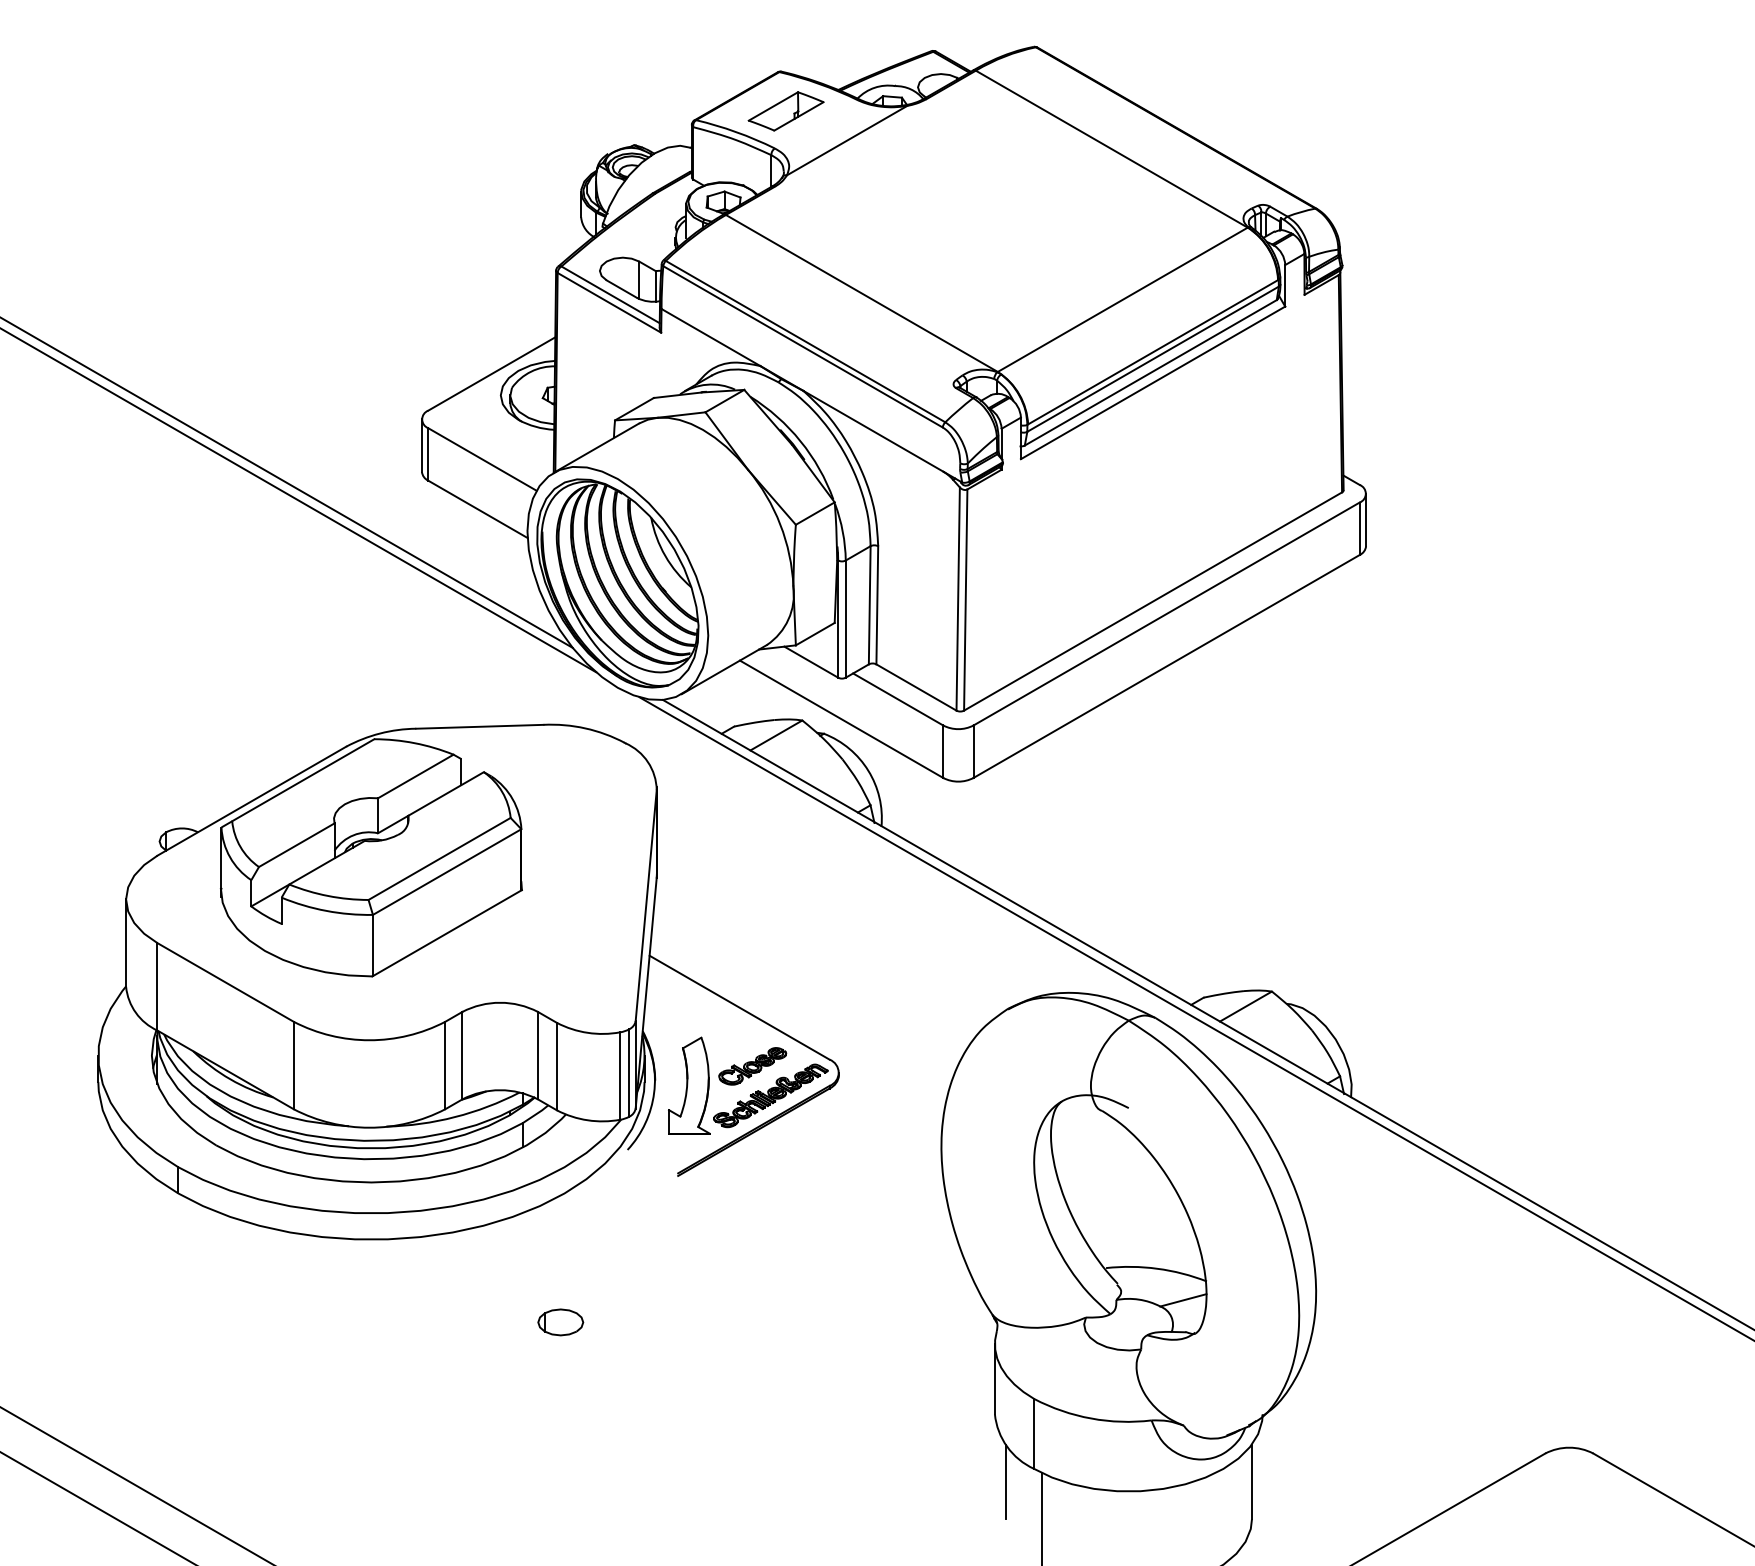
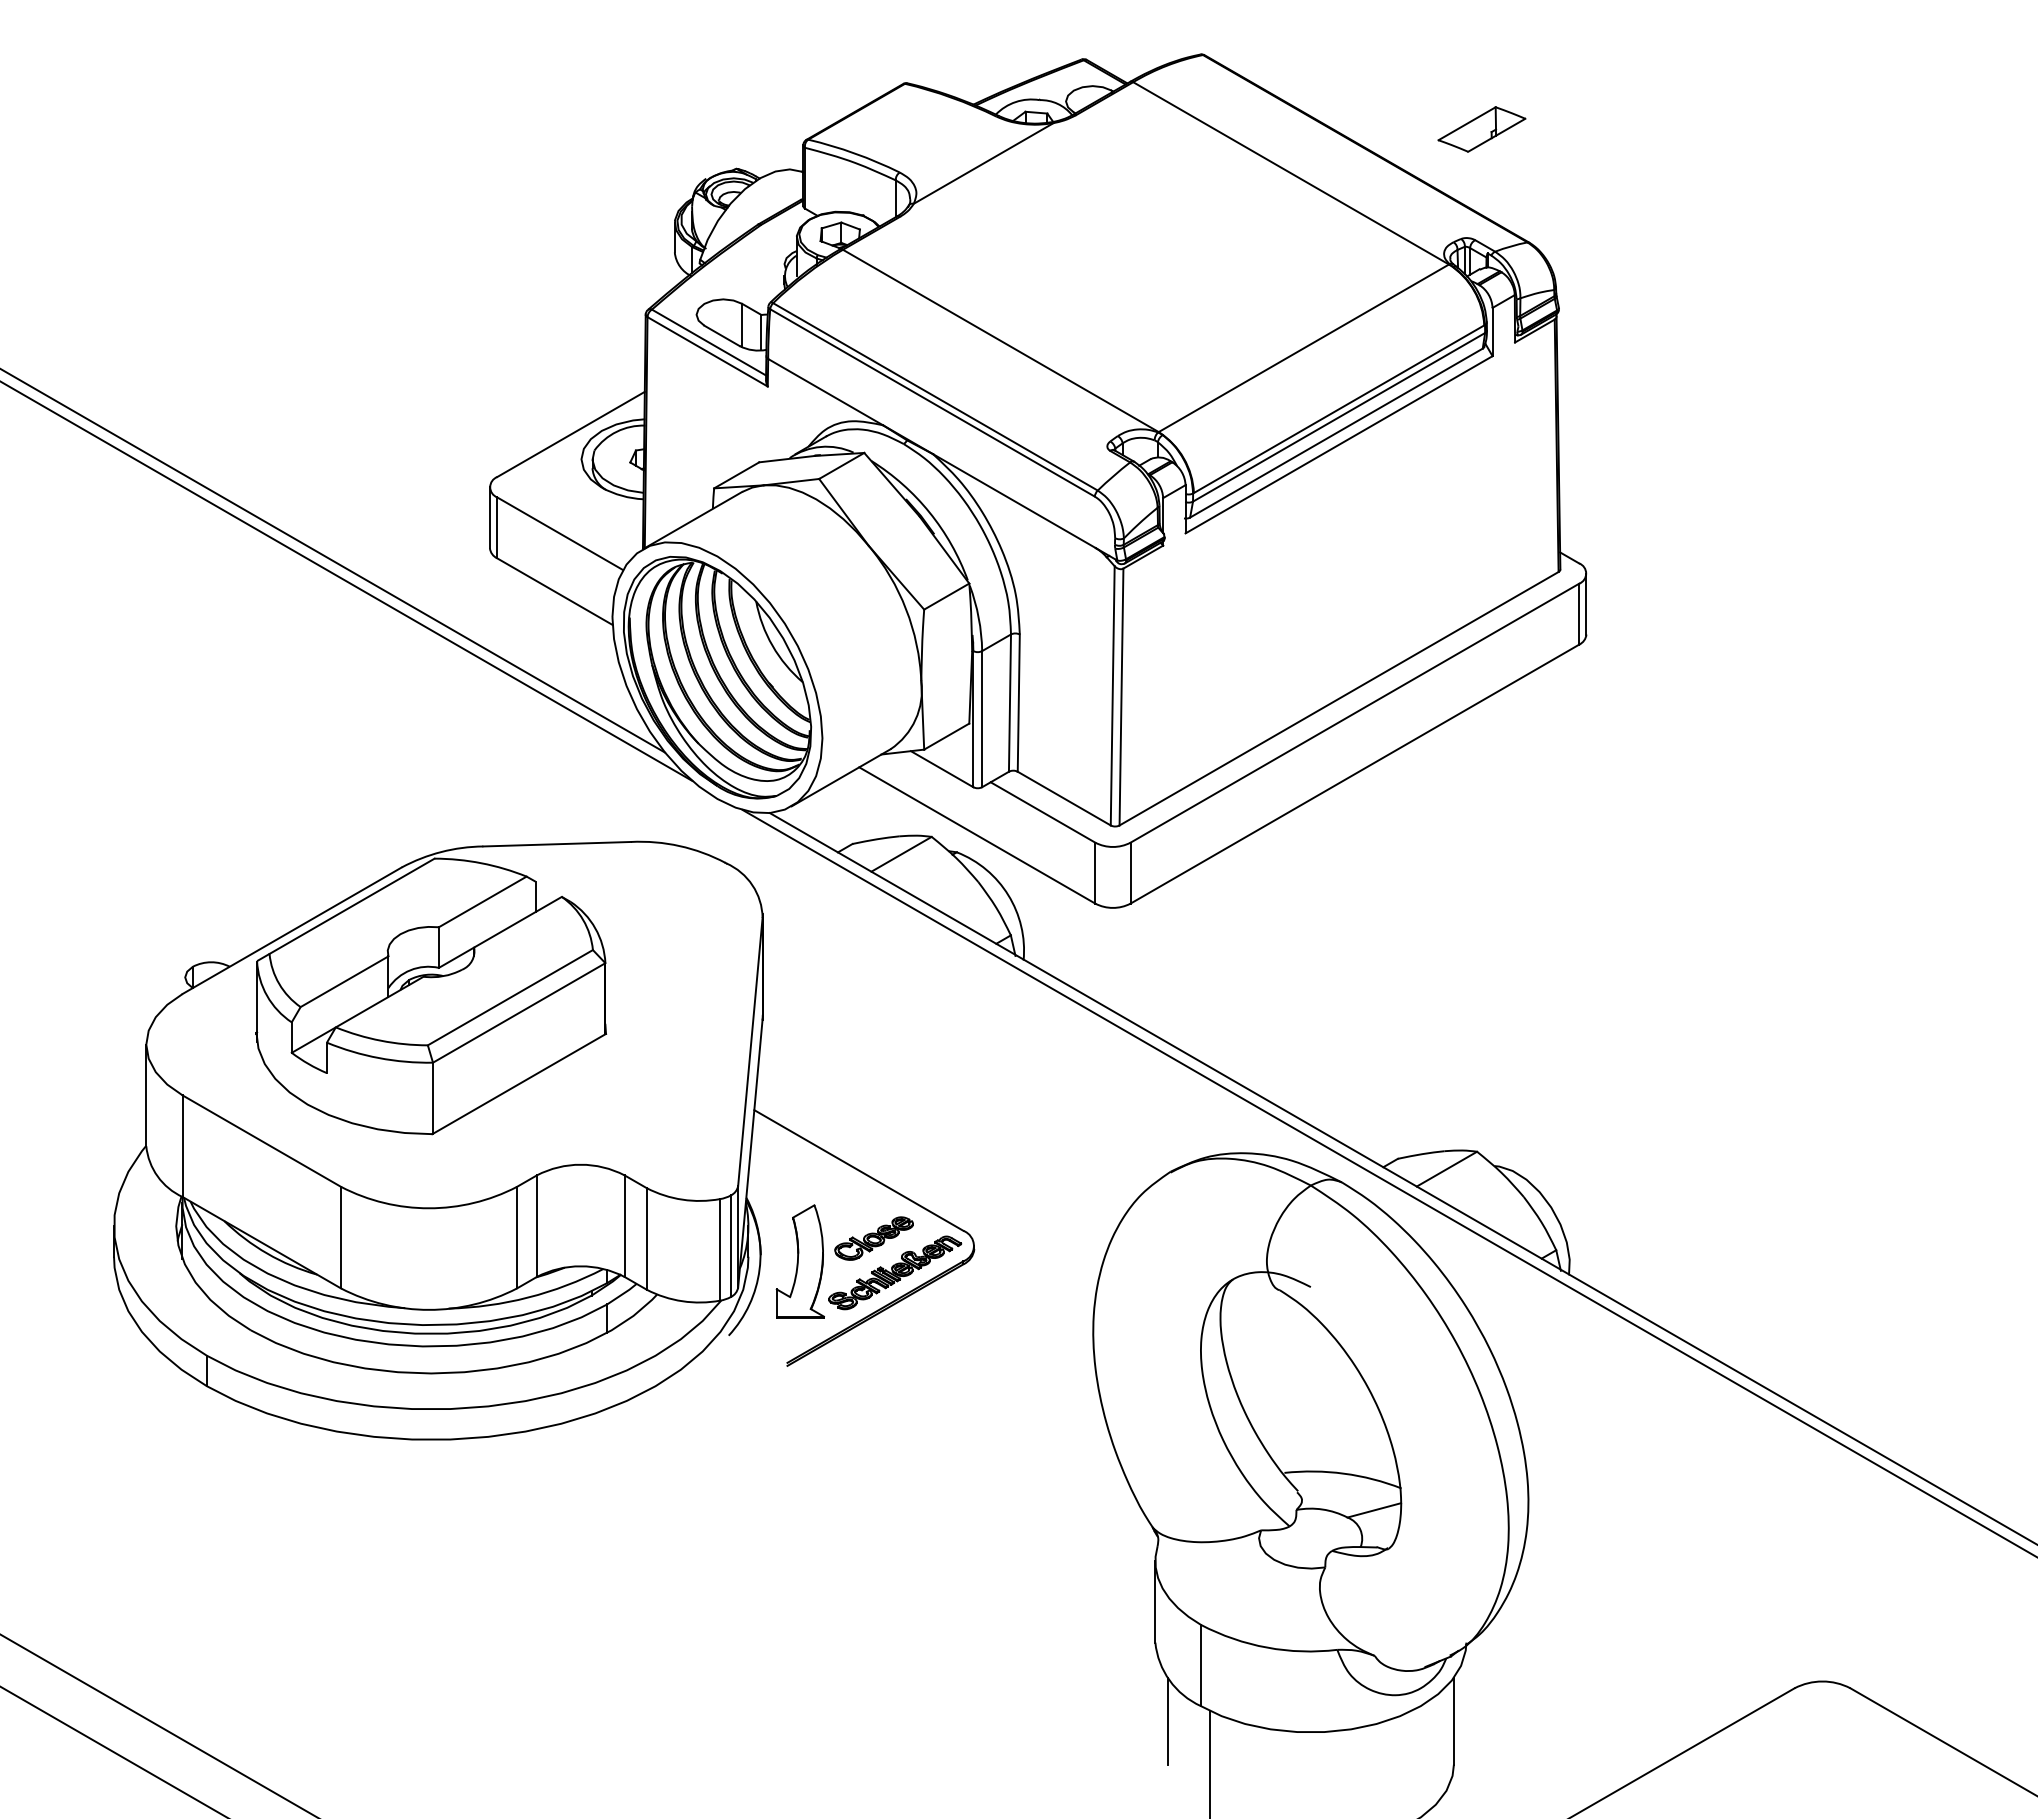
part: (785, 111) -> (1481, 129), moved
part: (561, 1321) -> (651, 1535), removed

